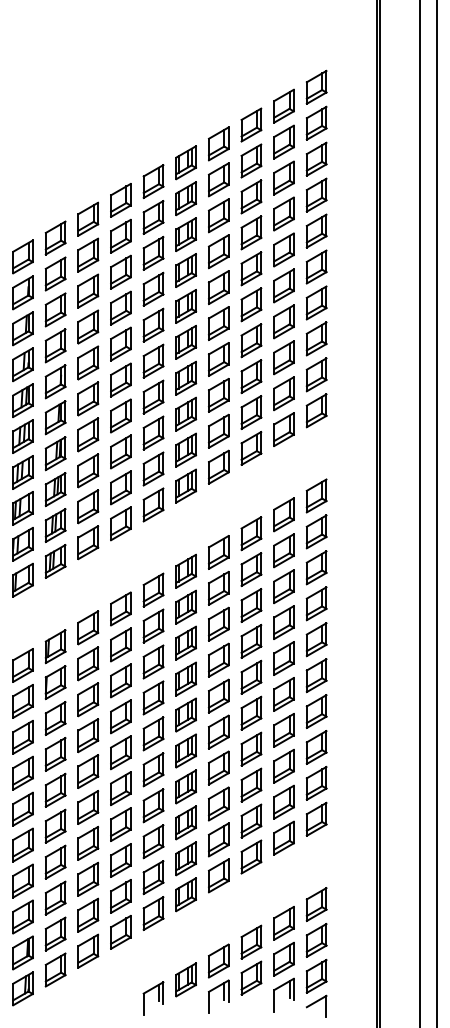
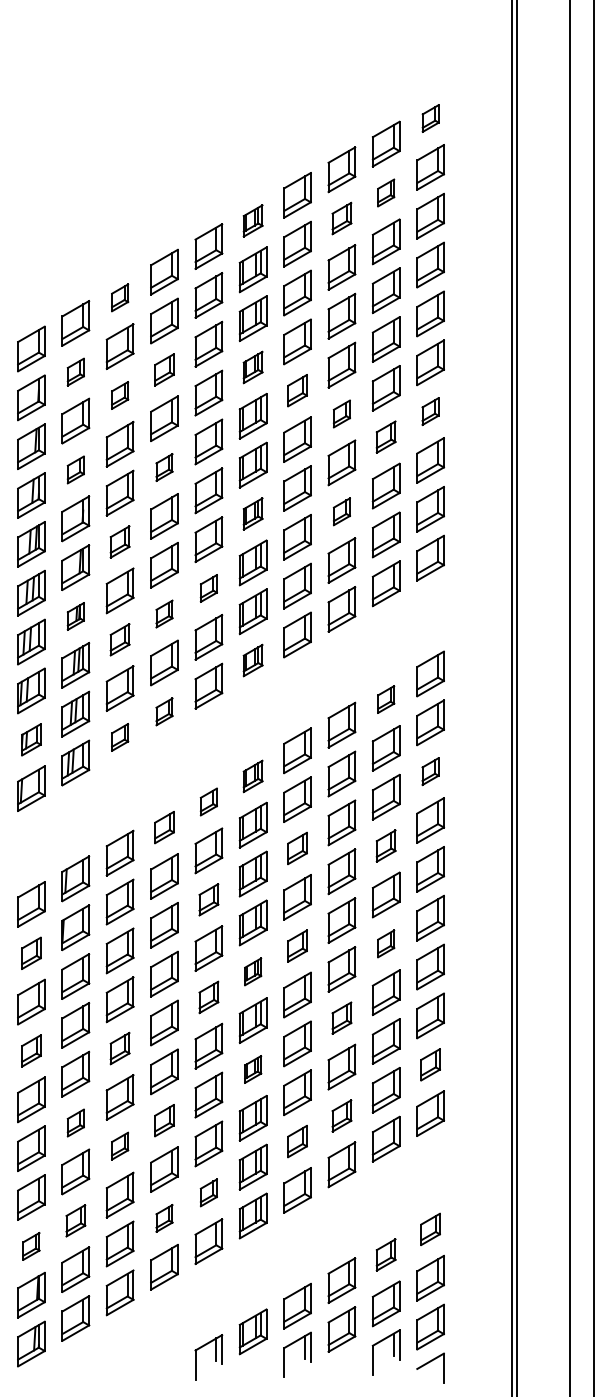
part: (316, 87) -> (430, 118), size x0.6
part: (283, 141) -> (385, 192), size x0.6
part: (251, 160) -> (341, 218), size x0.7
part: (185, 162) -> (252, 220), size x0.7
part: (87, 219) -> (119, 297), size x0.6
part: (185, 270) -> (252, 367), size x0.7
part: (120, 271) -> (164, 369), size x0.7
part: (55, 273) -> (75, 371), size x0.6
part: (218, 287) -> (297, 390), size x0.7
part: (87, 291) -> (119, 395), size x0.6
part: (316, 302) -> (430, 411), size x0.6
part: (251, 304) -> (341, 413), size x0.6
part: (283, 321) -> (385, 436), size x0.7
part: (120, 344) -> (164, 467), size x0.6
part: (55, 345) -> (75, 469), size x0.6
part: (251, 376) -> (341, 511), size x0.6
part: (185, 377) -> (252, 513), size x0.7
part: (87, 398) -> (119, 541), size x0.7
part: (153, 433) -> (208, 588), size x0.6
part: (120, 451) -> (164, 613), size x0.6
part: (55, 453) -> (75, 616), size x0.6
part: (87, 470) -> (119, 639), size x0.7
part: (185, 486) -> (252, 660), size x0.7
part: (283, 514) -> (385, 699), size x0.6
part: (120, 523) -> (164, 711), size x0.6
part: (87, 542) -> (119, 737), size x0.6
part: (23, 544) -> (31, 739), size x0.7
part: (316, 567) -> (430, 771), size x0.6
part: (185, 571) -> (252, 776), size x0.7
part: (153, 589) -> (208, 801), size x0.6
part: (120, 608) -> (164, 827), size x0.7
part: (283, 622) -> (385, 845), size x0.7
part: (218, 624) -> (297, 848), size x0.7
part: (153, 661) -> (208, 899), size x0.7
part: (283, 694) -> (385, 943), size x0.6
part: (218, 695) -> (297, 945), size x0.7
part: (23, 701) -> (31, 953), size x0.7
part: (185, 714) -> (252, 971), size x0.6
part: (153, 733) -> (208, 997), size x0.7
part: (251, 748) -> (341, 1017), size x0.7
part: (87, 771) -> (119, 1048), size x0.7
part: (23, 772) -> (31, 1050), size x0.7
part: (316, 783) -> (430, 1064), size x0.7
part: (185, 786) -> (252, 1069), size x0.6
part: (251, 820) -> (341, 1115), size x0.7
part: (120, 824) -> (164, 1120), size x0.7
part: (55, 825) -> (75, 1122), size x0.6
part: (218, 839) -> (297, 1141), size x0.7
part: (87, 842) -> (119, 1145), size x0.6
part: (153, 877) -> (208, 1192), size x0.6
part: (120, 896) -> (164, 1218), size x0.6
part: (55, 897) -> (75, 1220), size x0.7
part: (316, 904) -> (430, 1229), size x0.7
part: (23, 917) -> (31, 1246), size x0.6
part: (283, 922) -> (385, 1254), size x0.7

